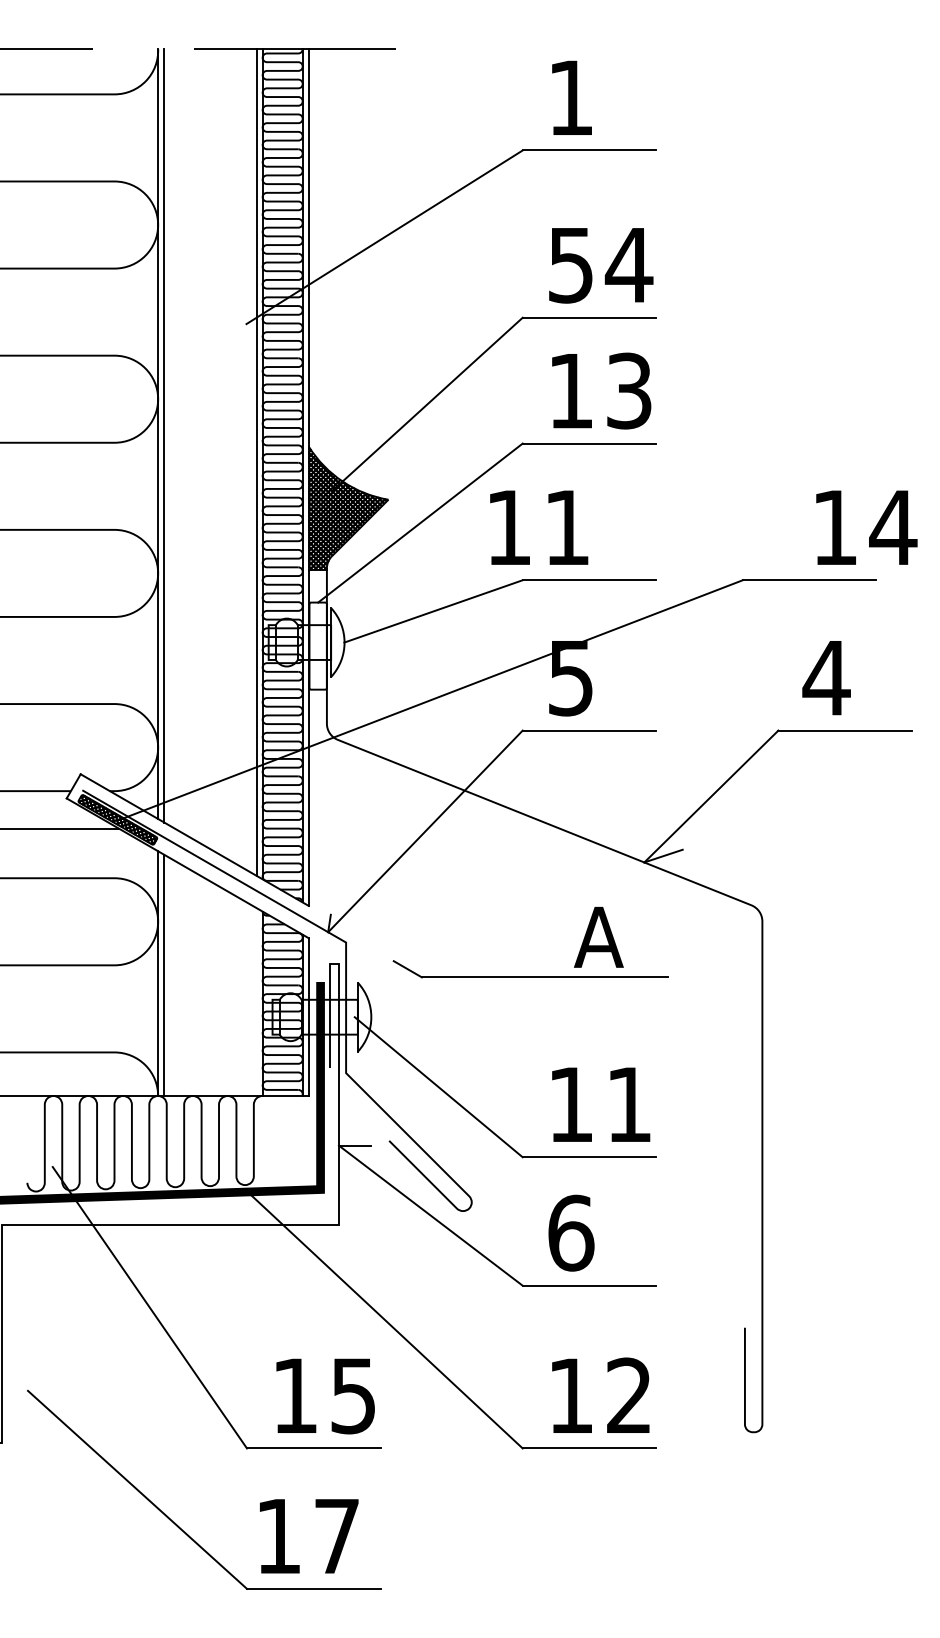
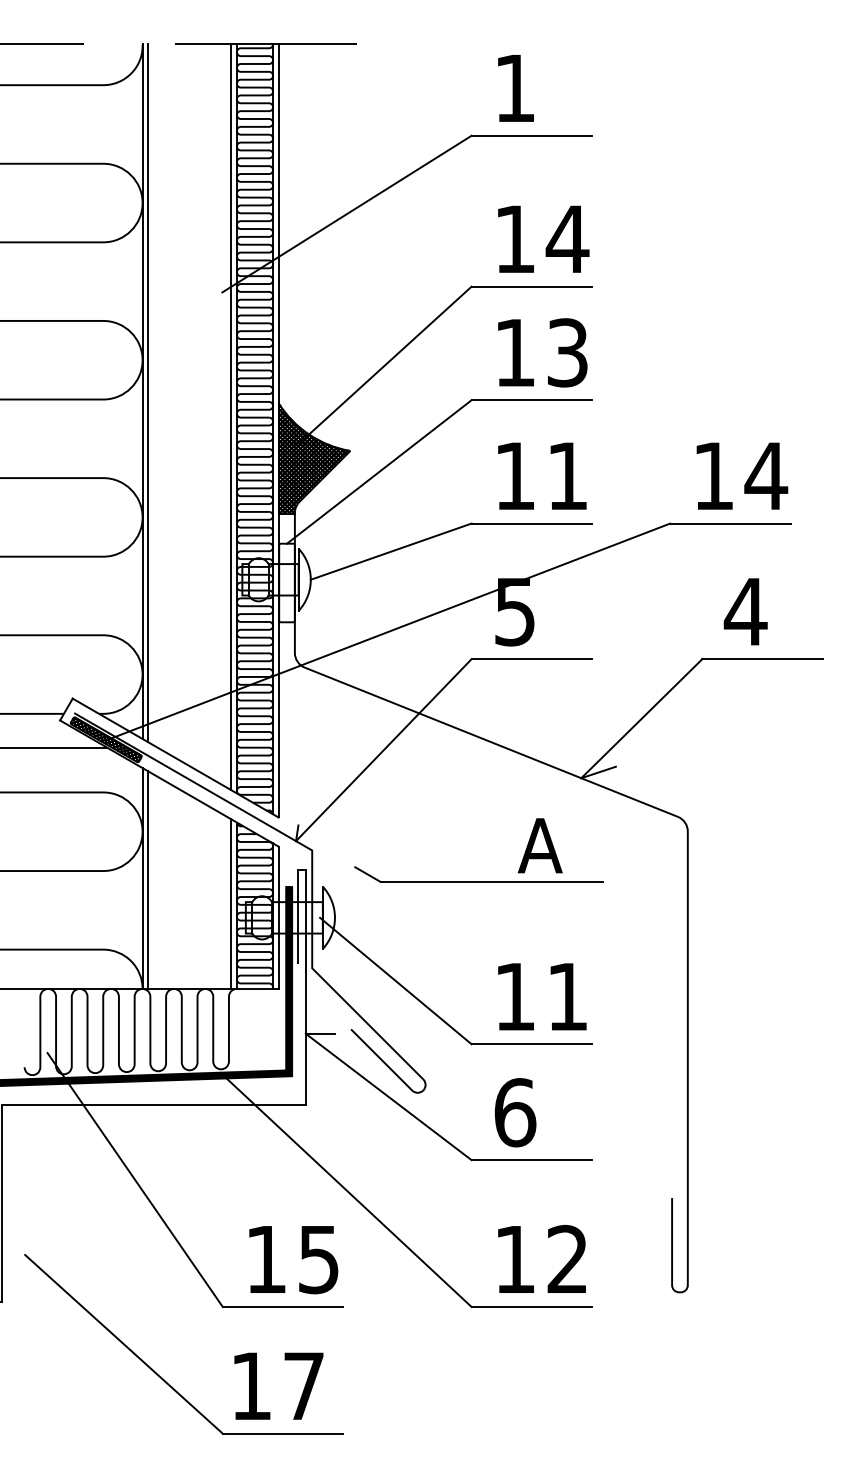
text: (570, 265) -> (514, 239), 54 -> 14
text: (539, 527) -> (542, 475), moved
text: (866, 527) -> (742, 475), moved
line: (256, 1001) -> (231, 903), added

